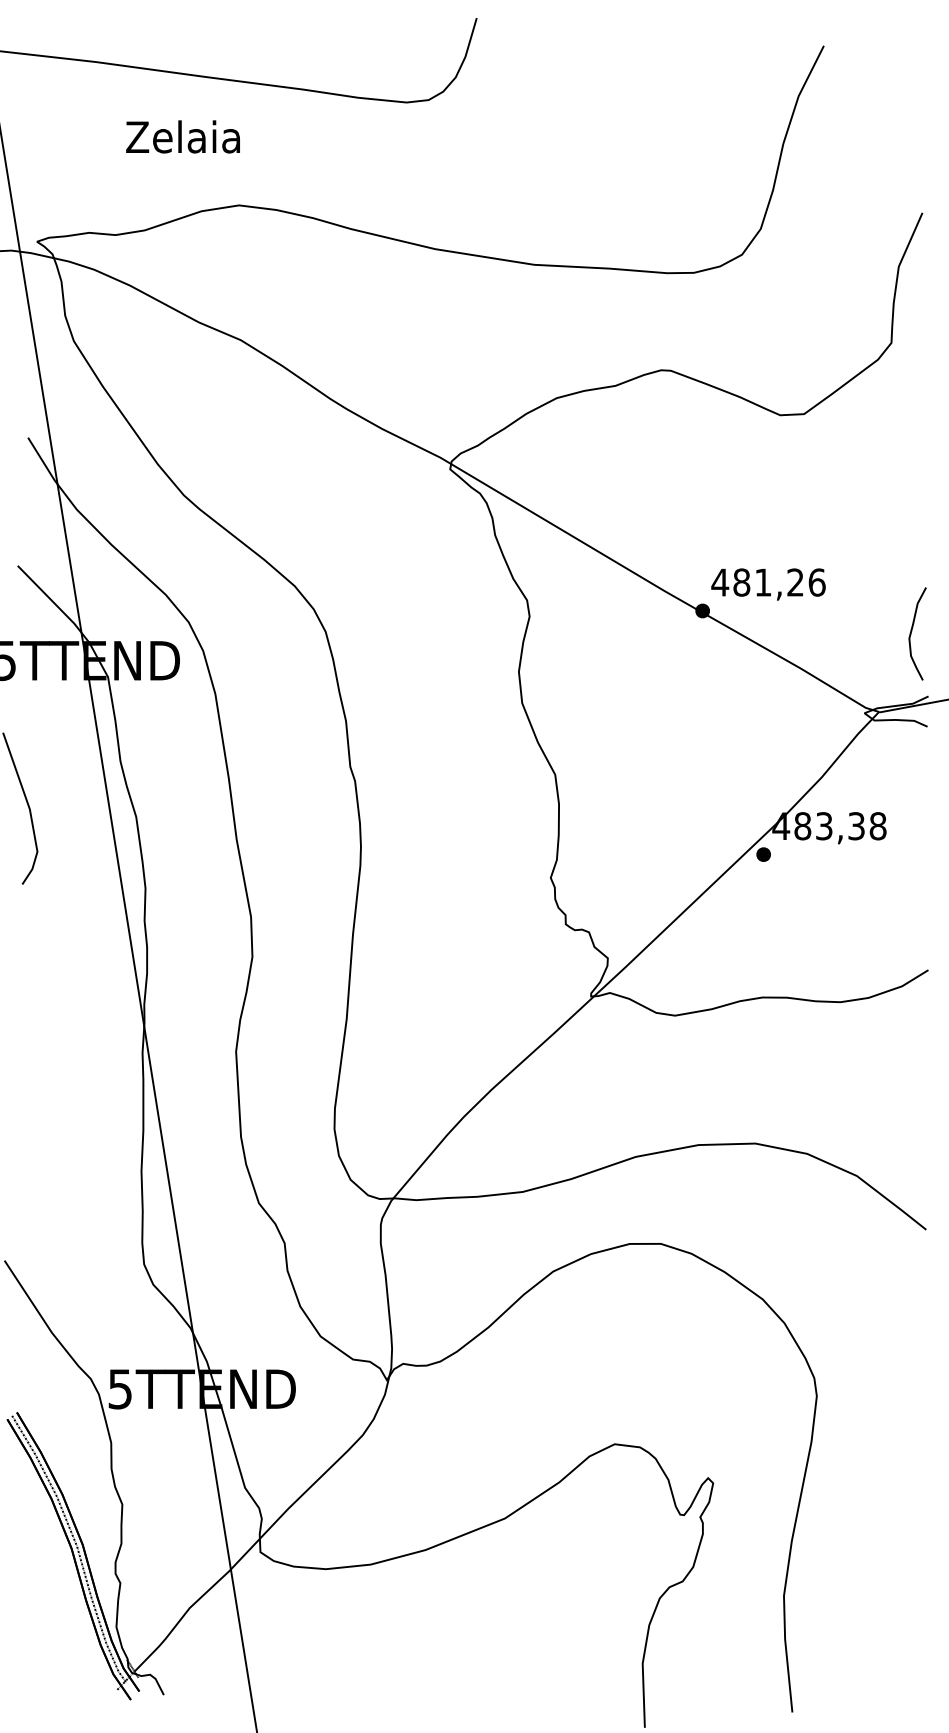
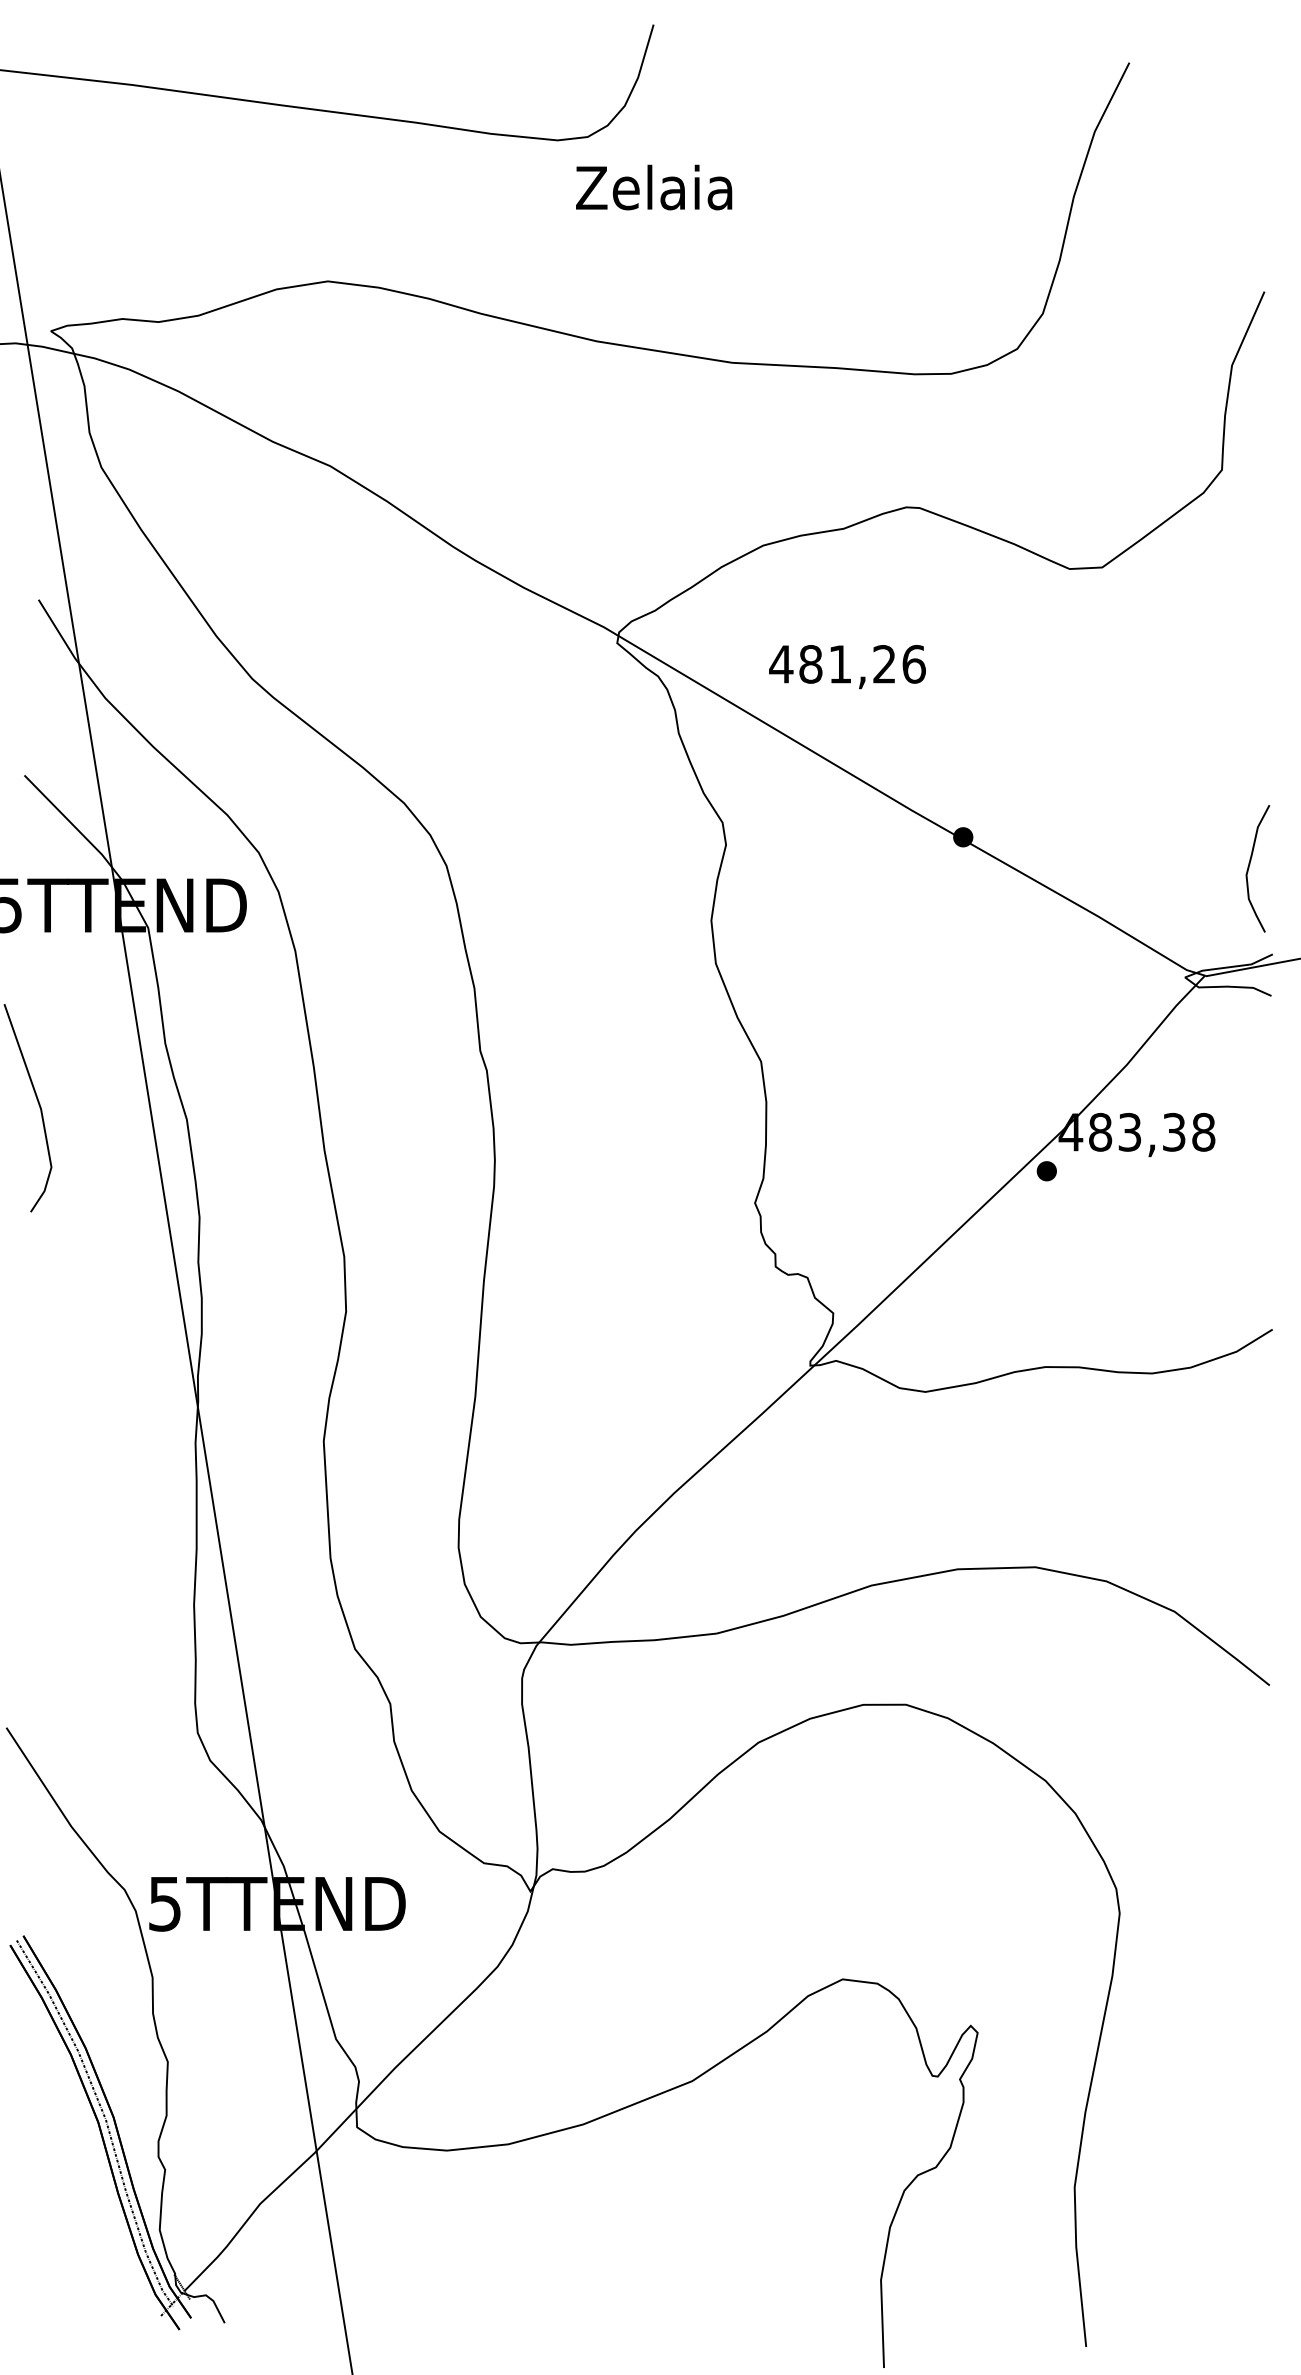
text: (183, 136) -> (654, 187), moved
text: (768, 584) -> (847, 667), moved

